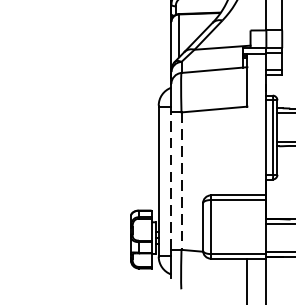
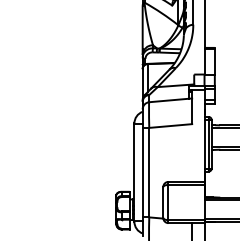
line: (171, 180) -> (142, 172), dashed -> solid
line: (181, 180) -> (149, 172), dashed -> solid

